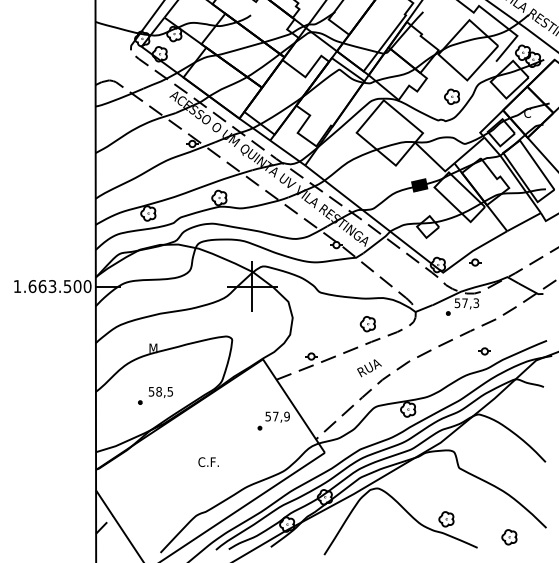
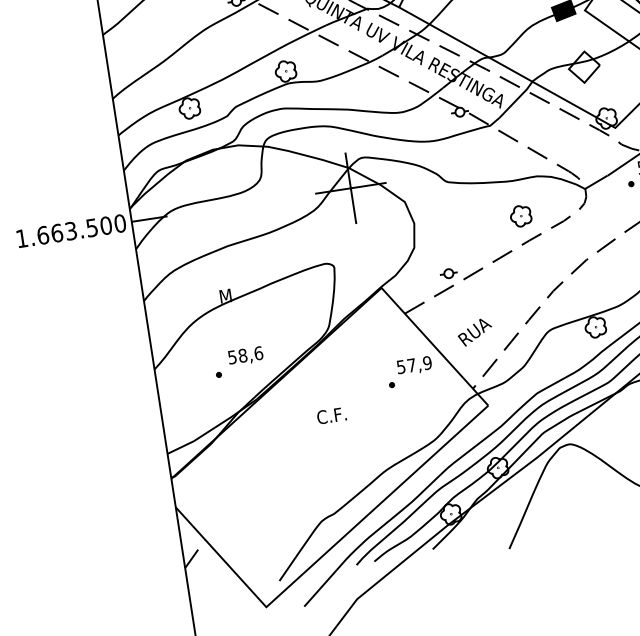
text: (369, 368) -> (475, 332), moved
text: (170, 391) -> (258, 352), 58,5 -> 58,6
text: (208, 461) -> (331, 414), moved

